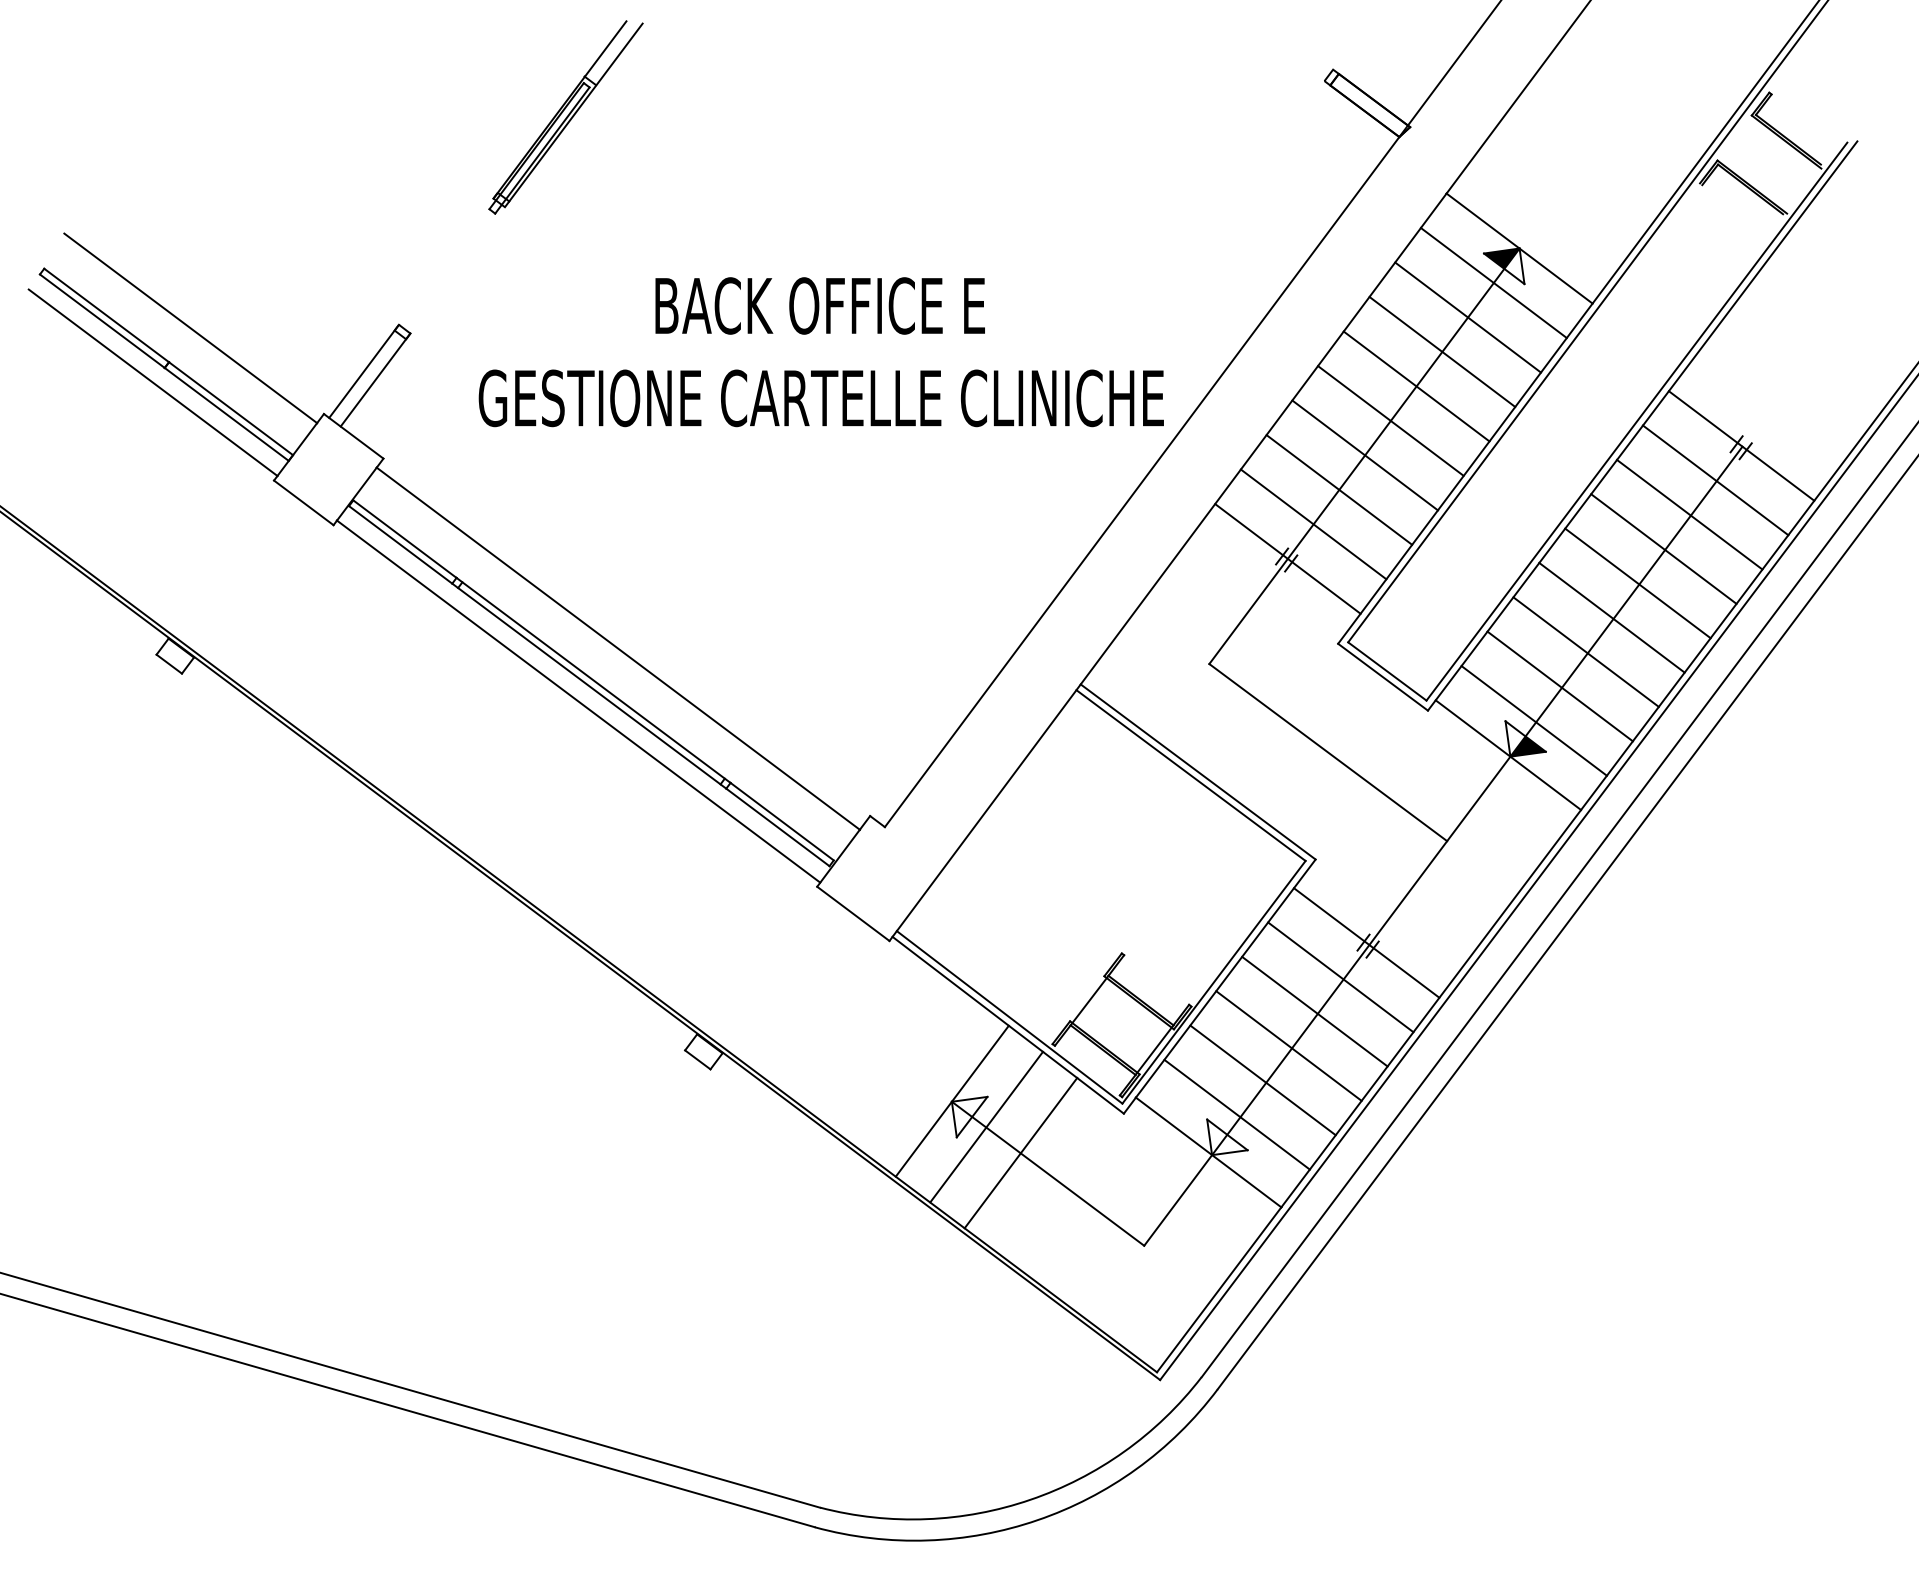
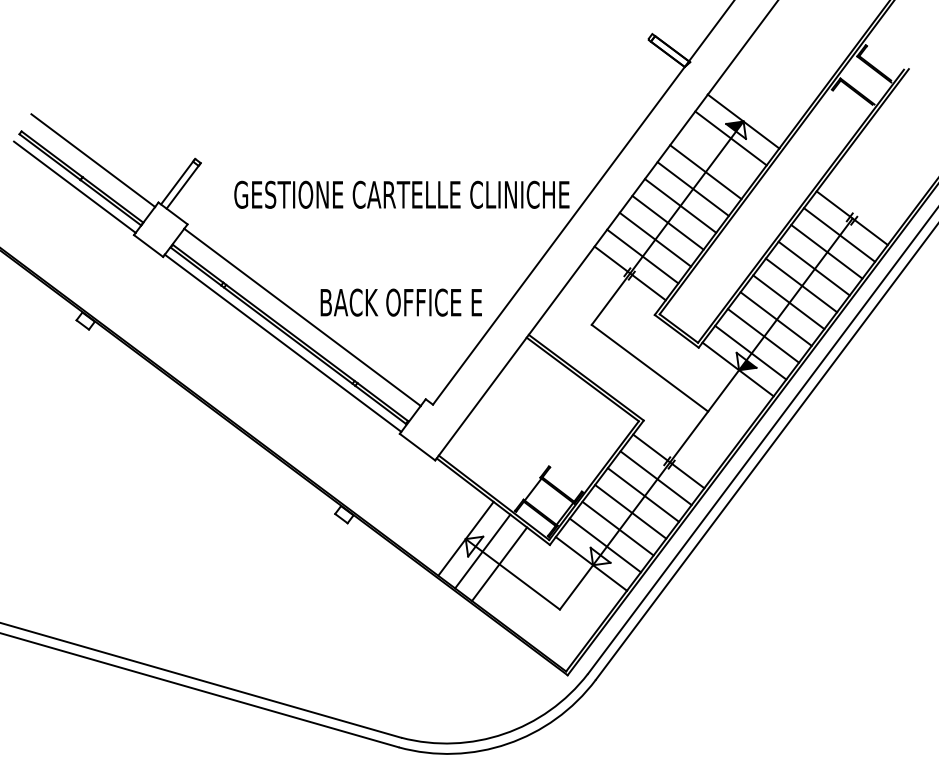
part: (565, 117) -> (276, 57), removed
text: (818, 305) -> (400, 302), moved
line: (1468, 317) -> (718, 155), removed

